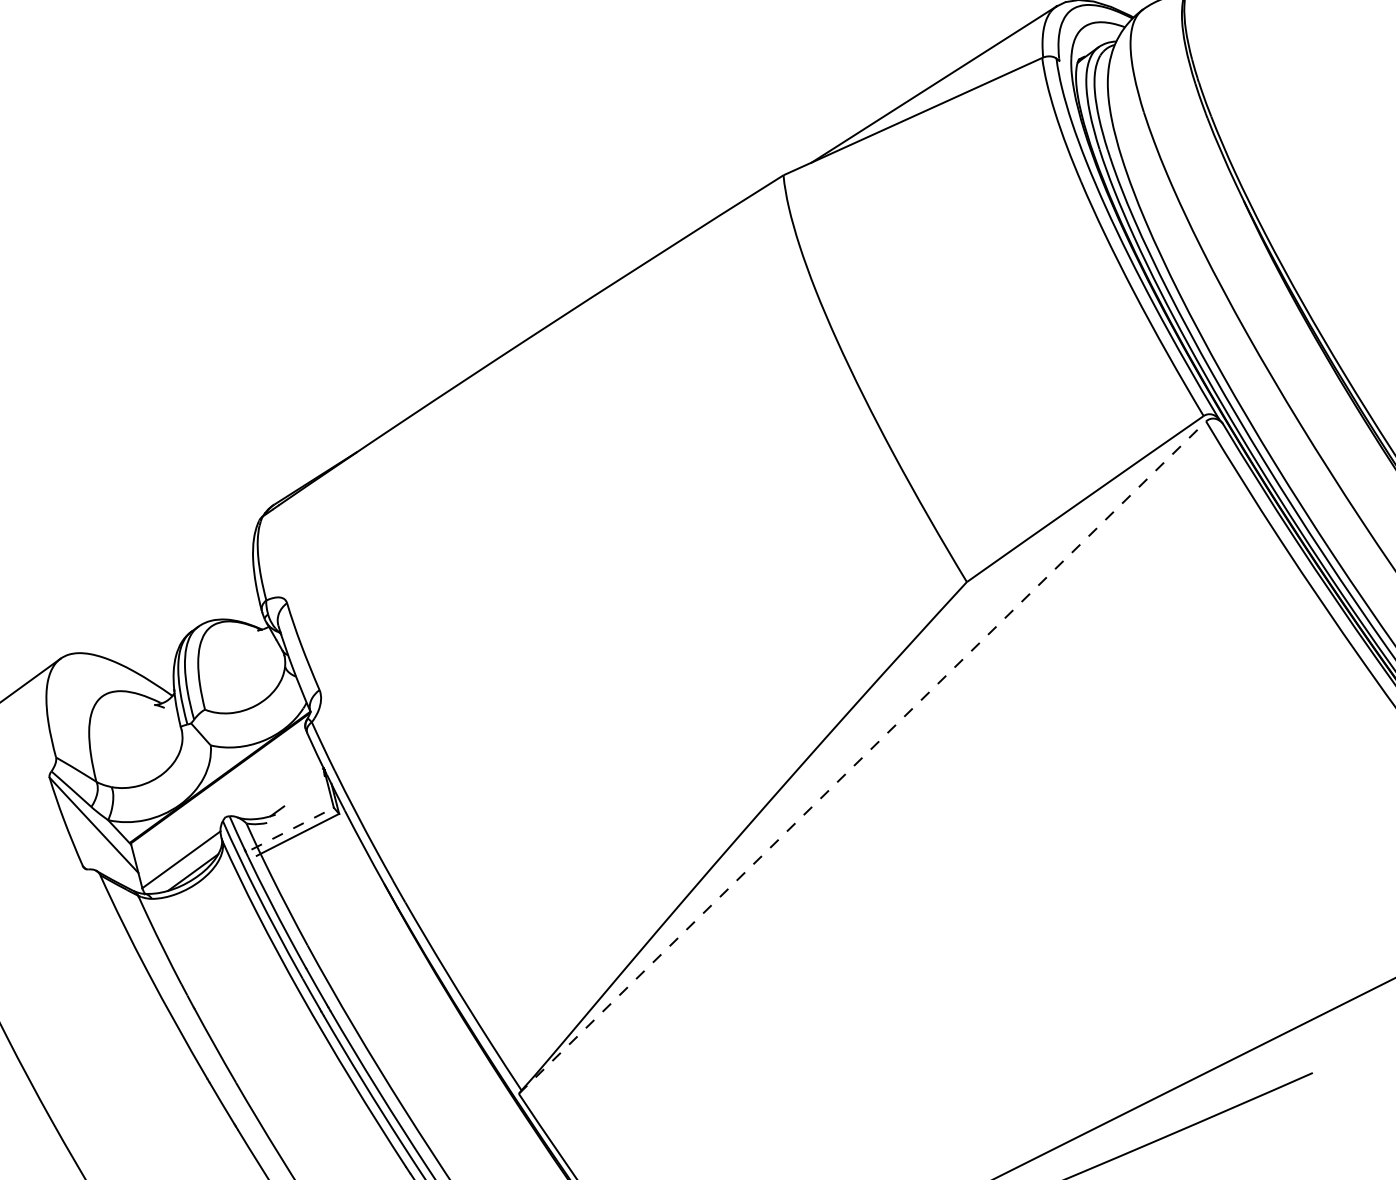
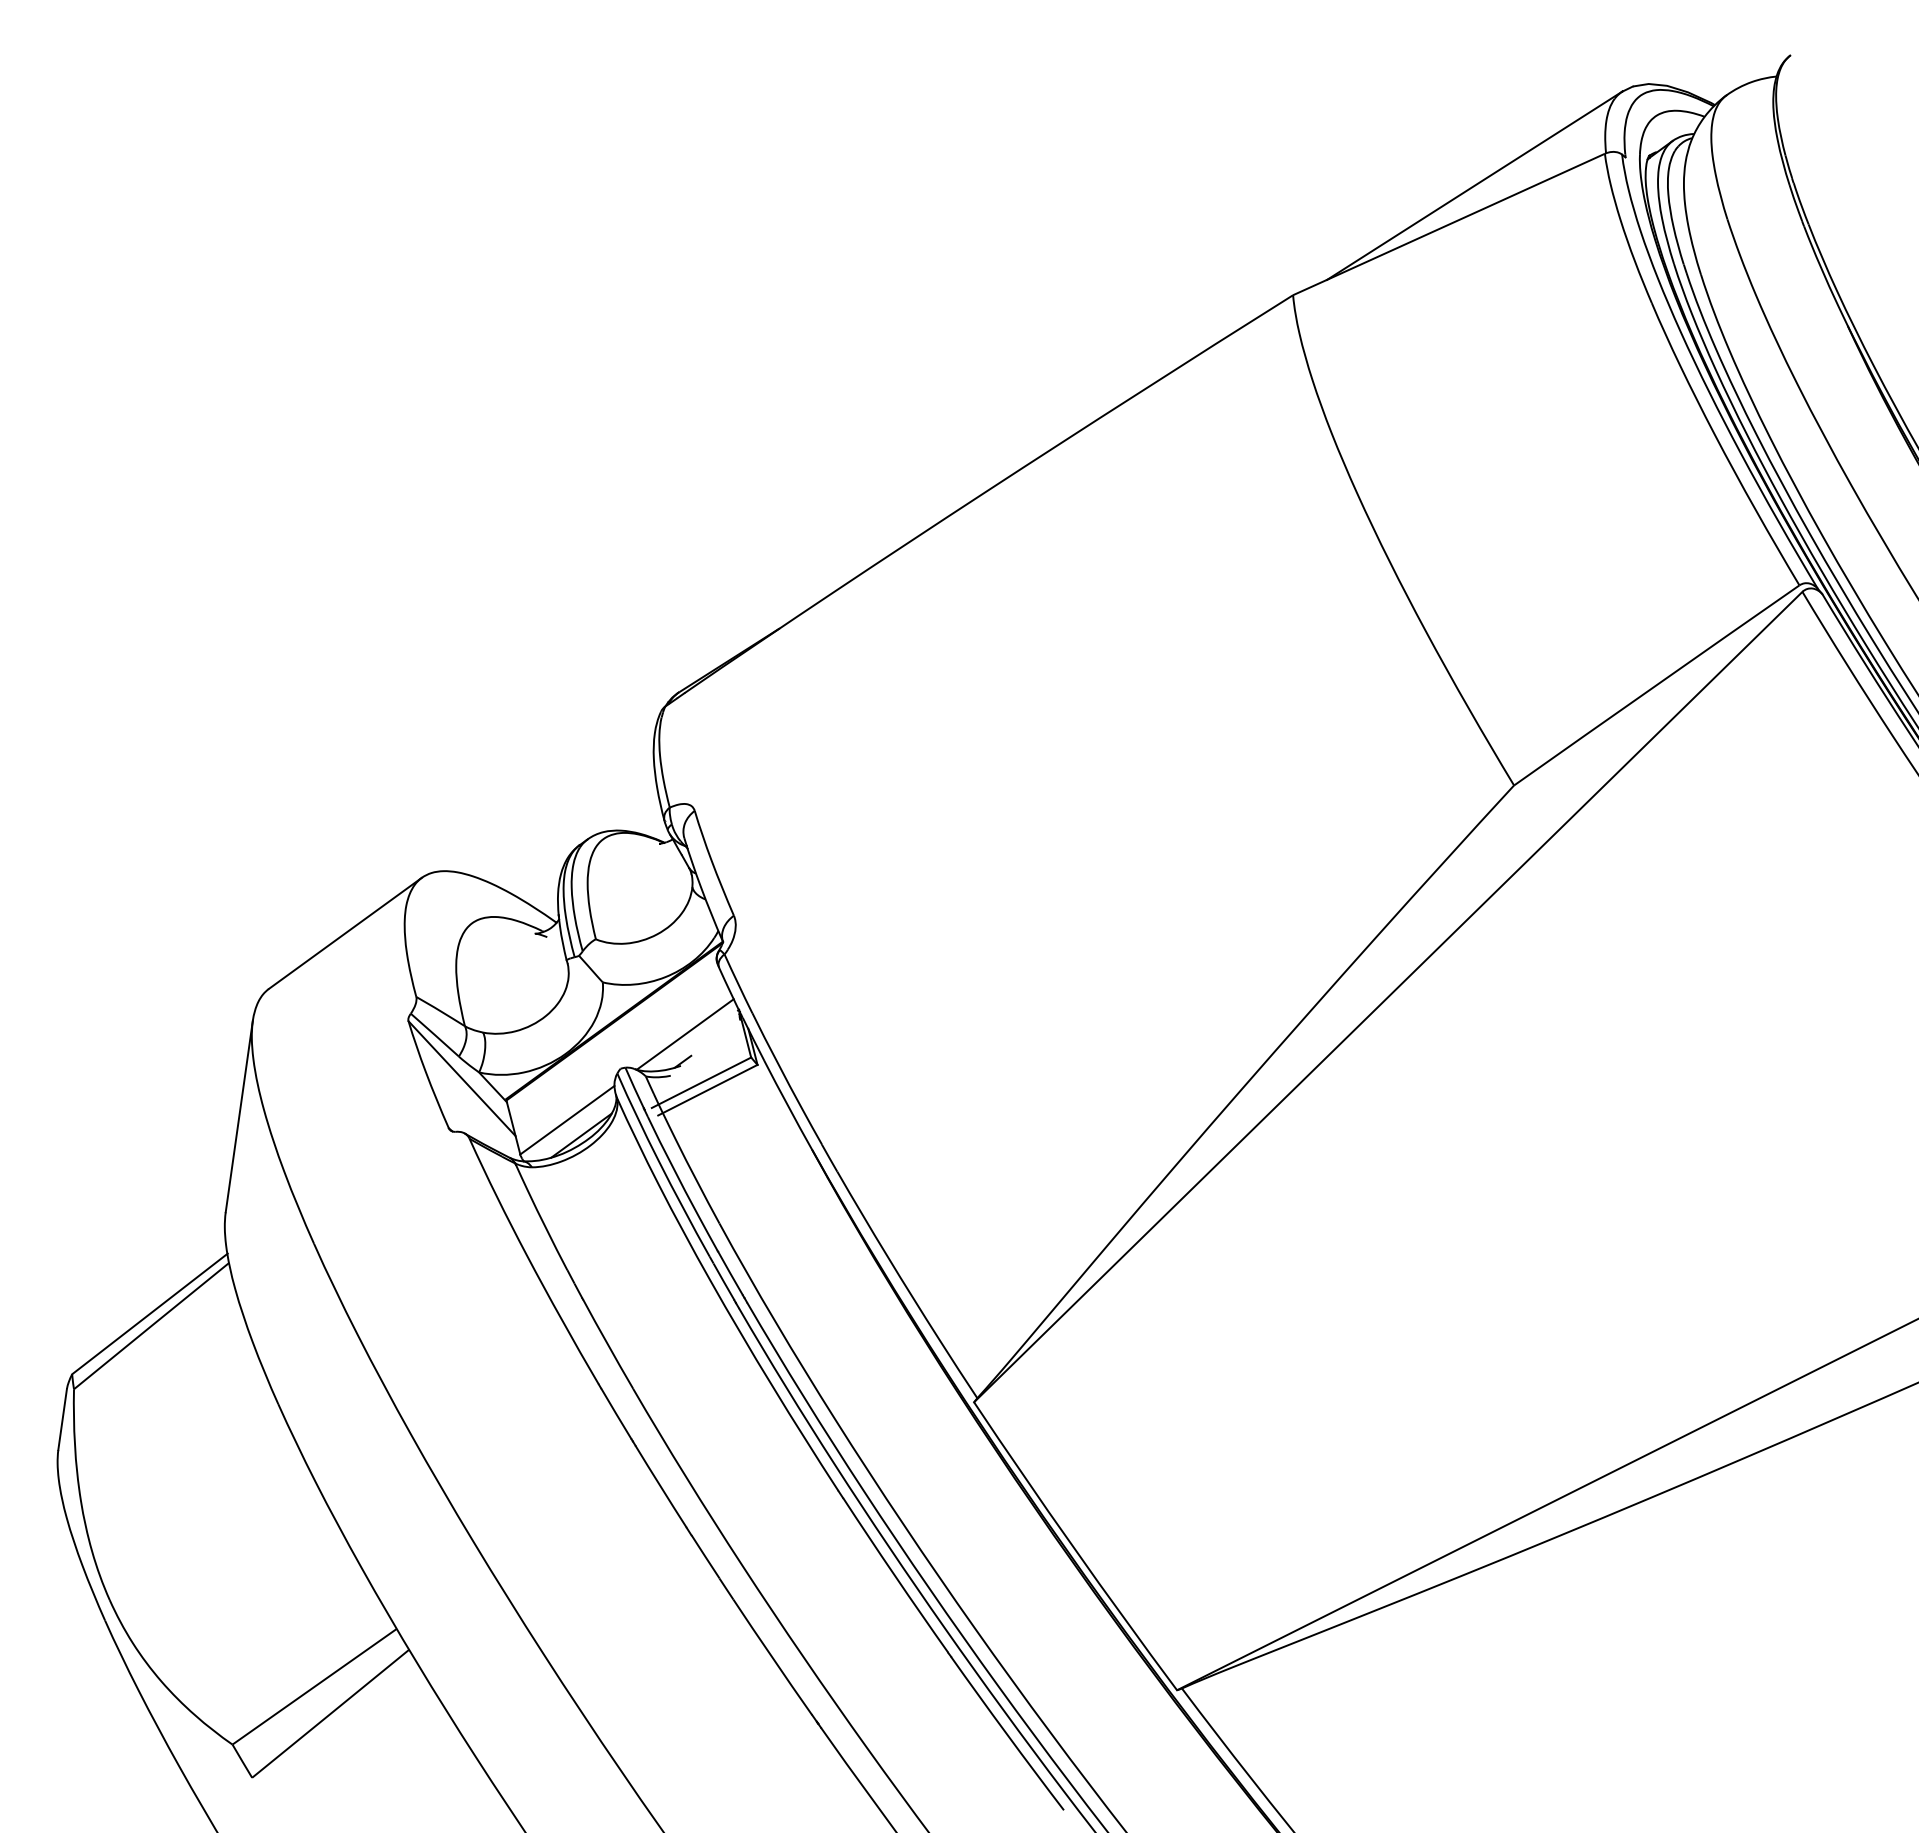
line: (862, 757) -> (1388, 996), dashed -> solid
line: (278, 788) -> (684, 1034), added
line: (292, 828) -> (701, 1082), dashed -> solid

